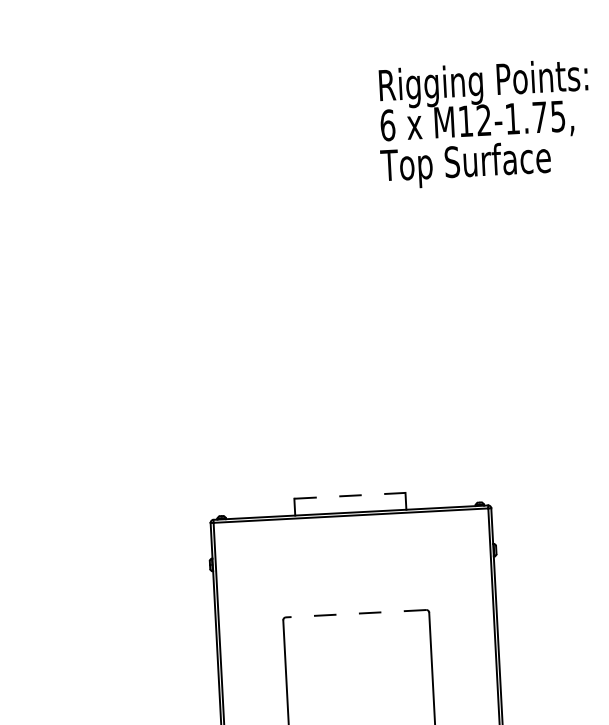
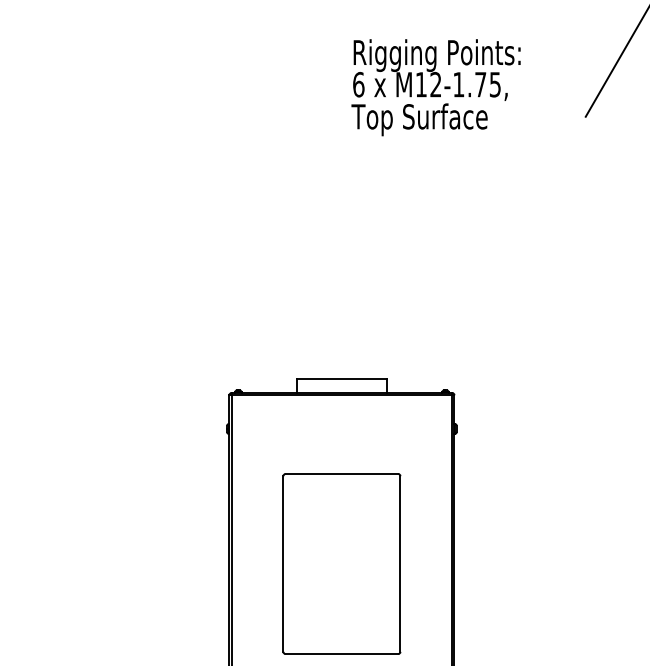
text: (483, 123) -> (435, 87), moved
line: (349, 495) -> (341, 379), dashed -> solid
line: (355, 613) -> (341, 473), dashed -> solid

